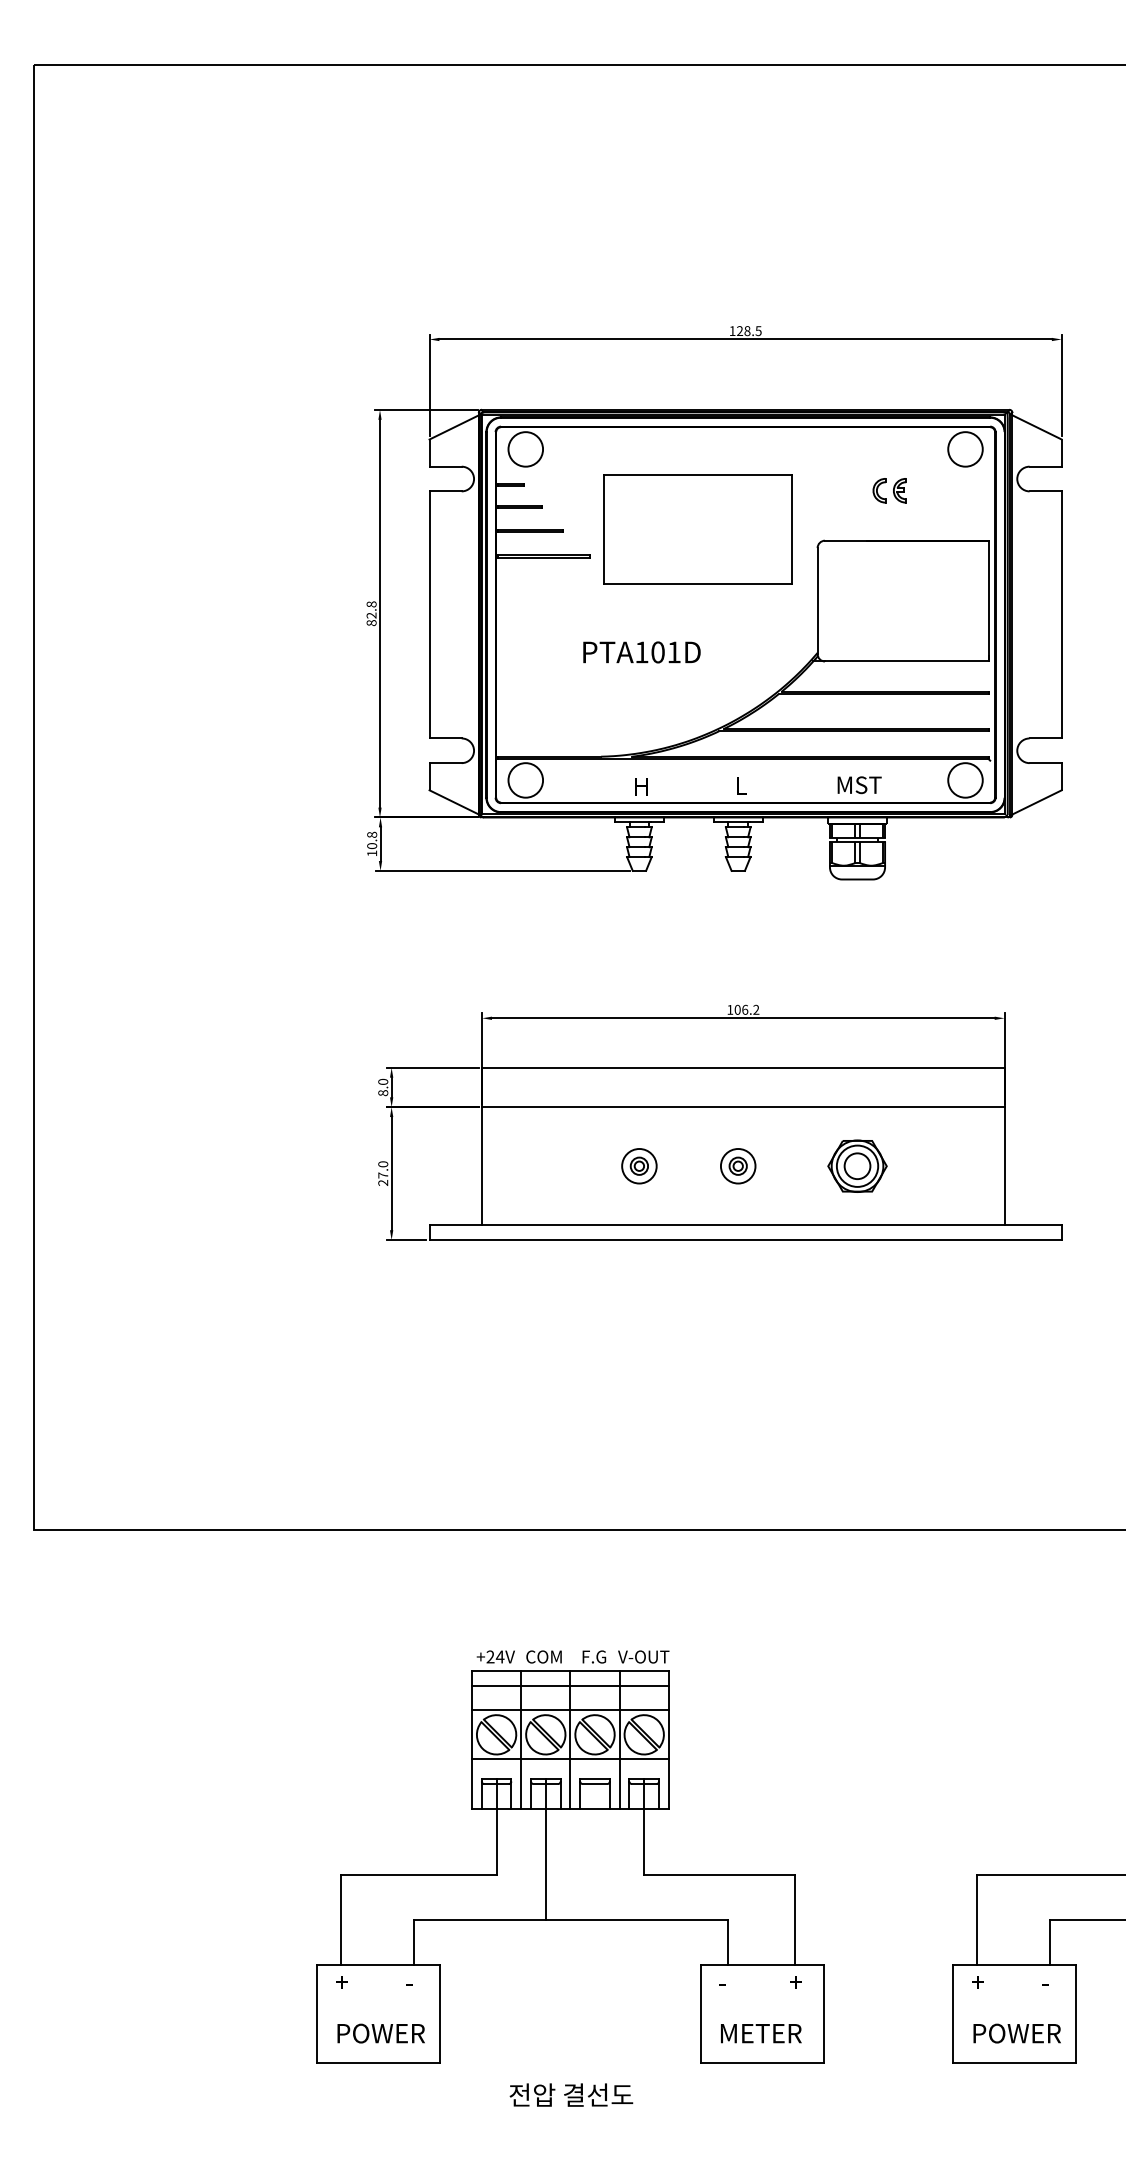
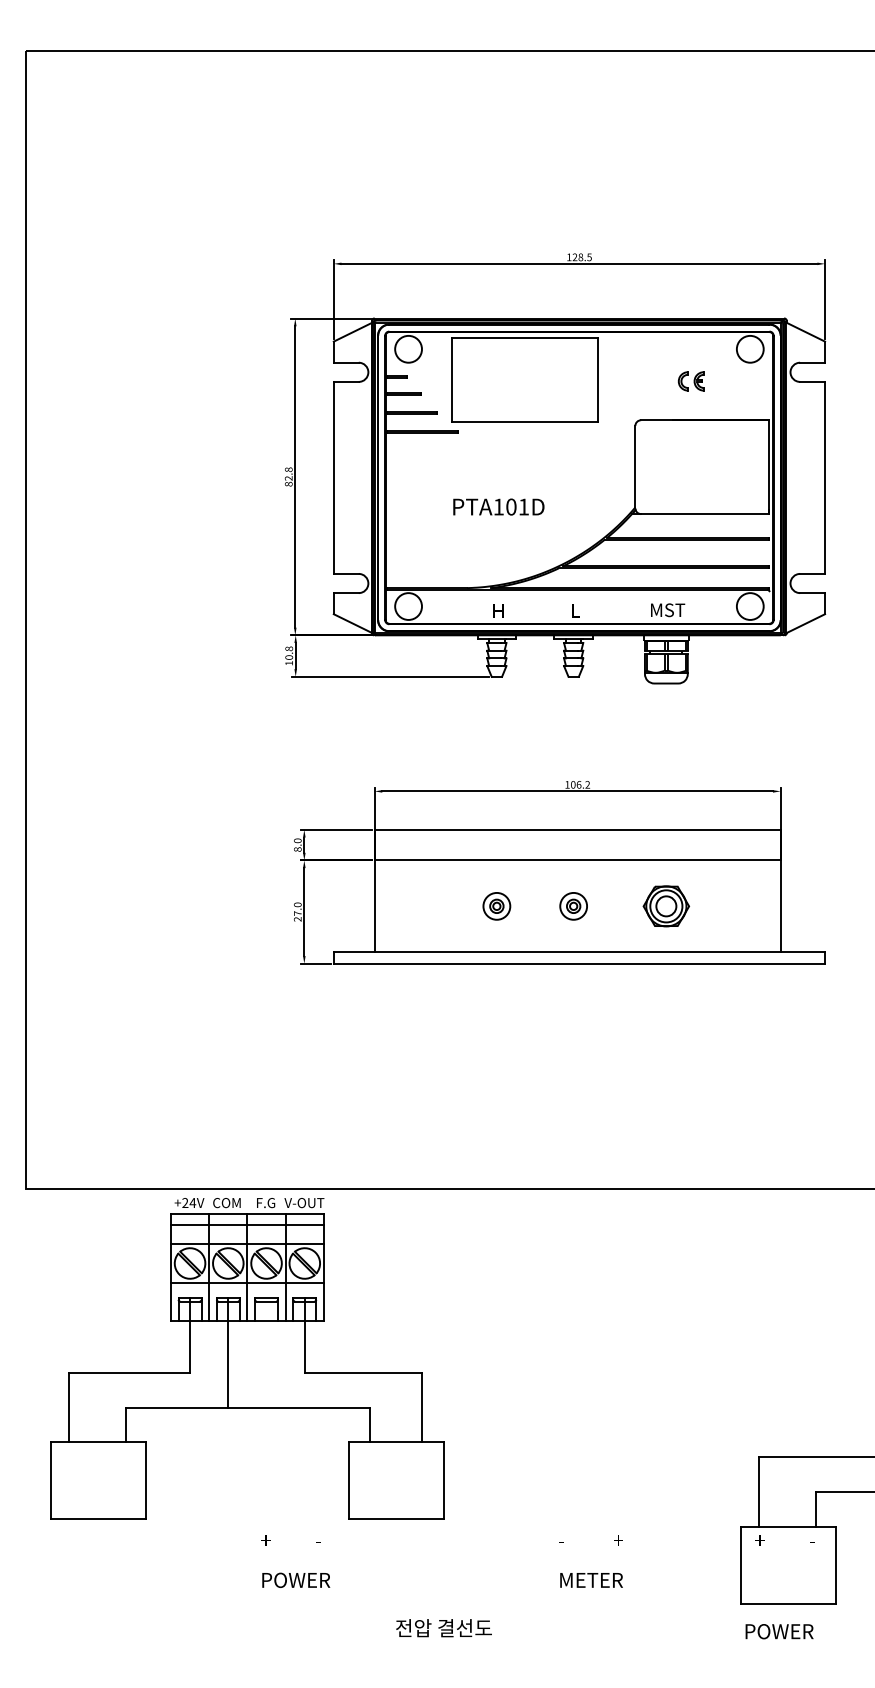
part: (697, 529) -> (524, 379), moved
part: (570, 1856) -> (247, 1358), moved
text: (1016, 2033) -> (779, 1631), moved

